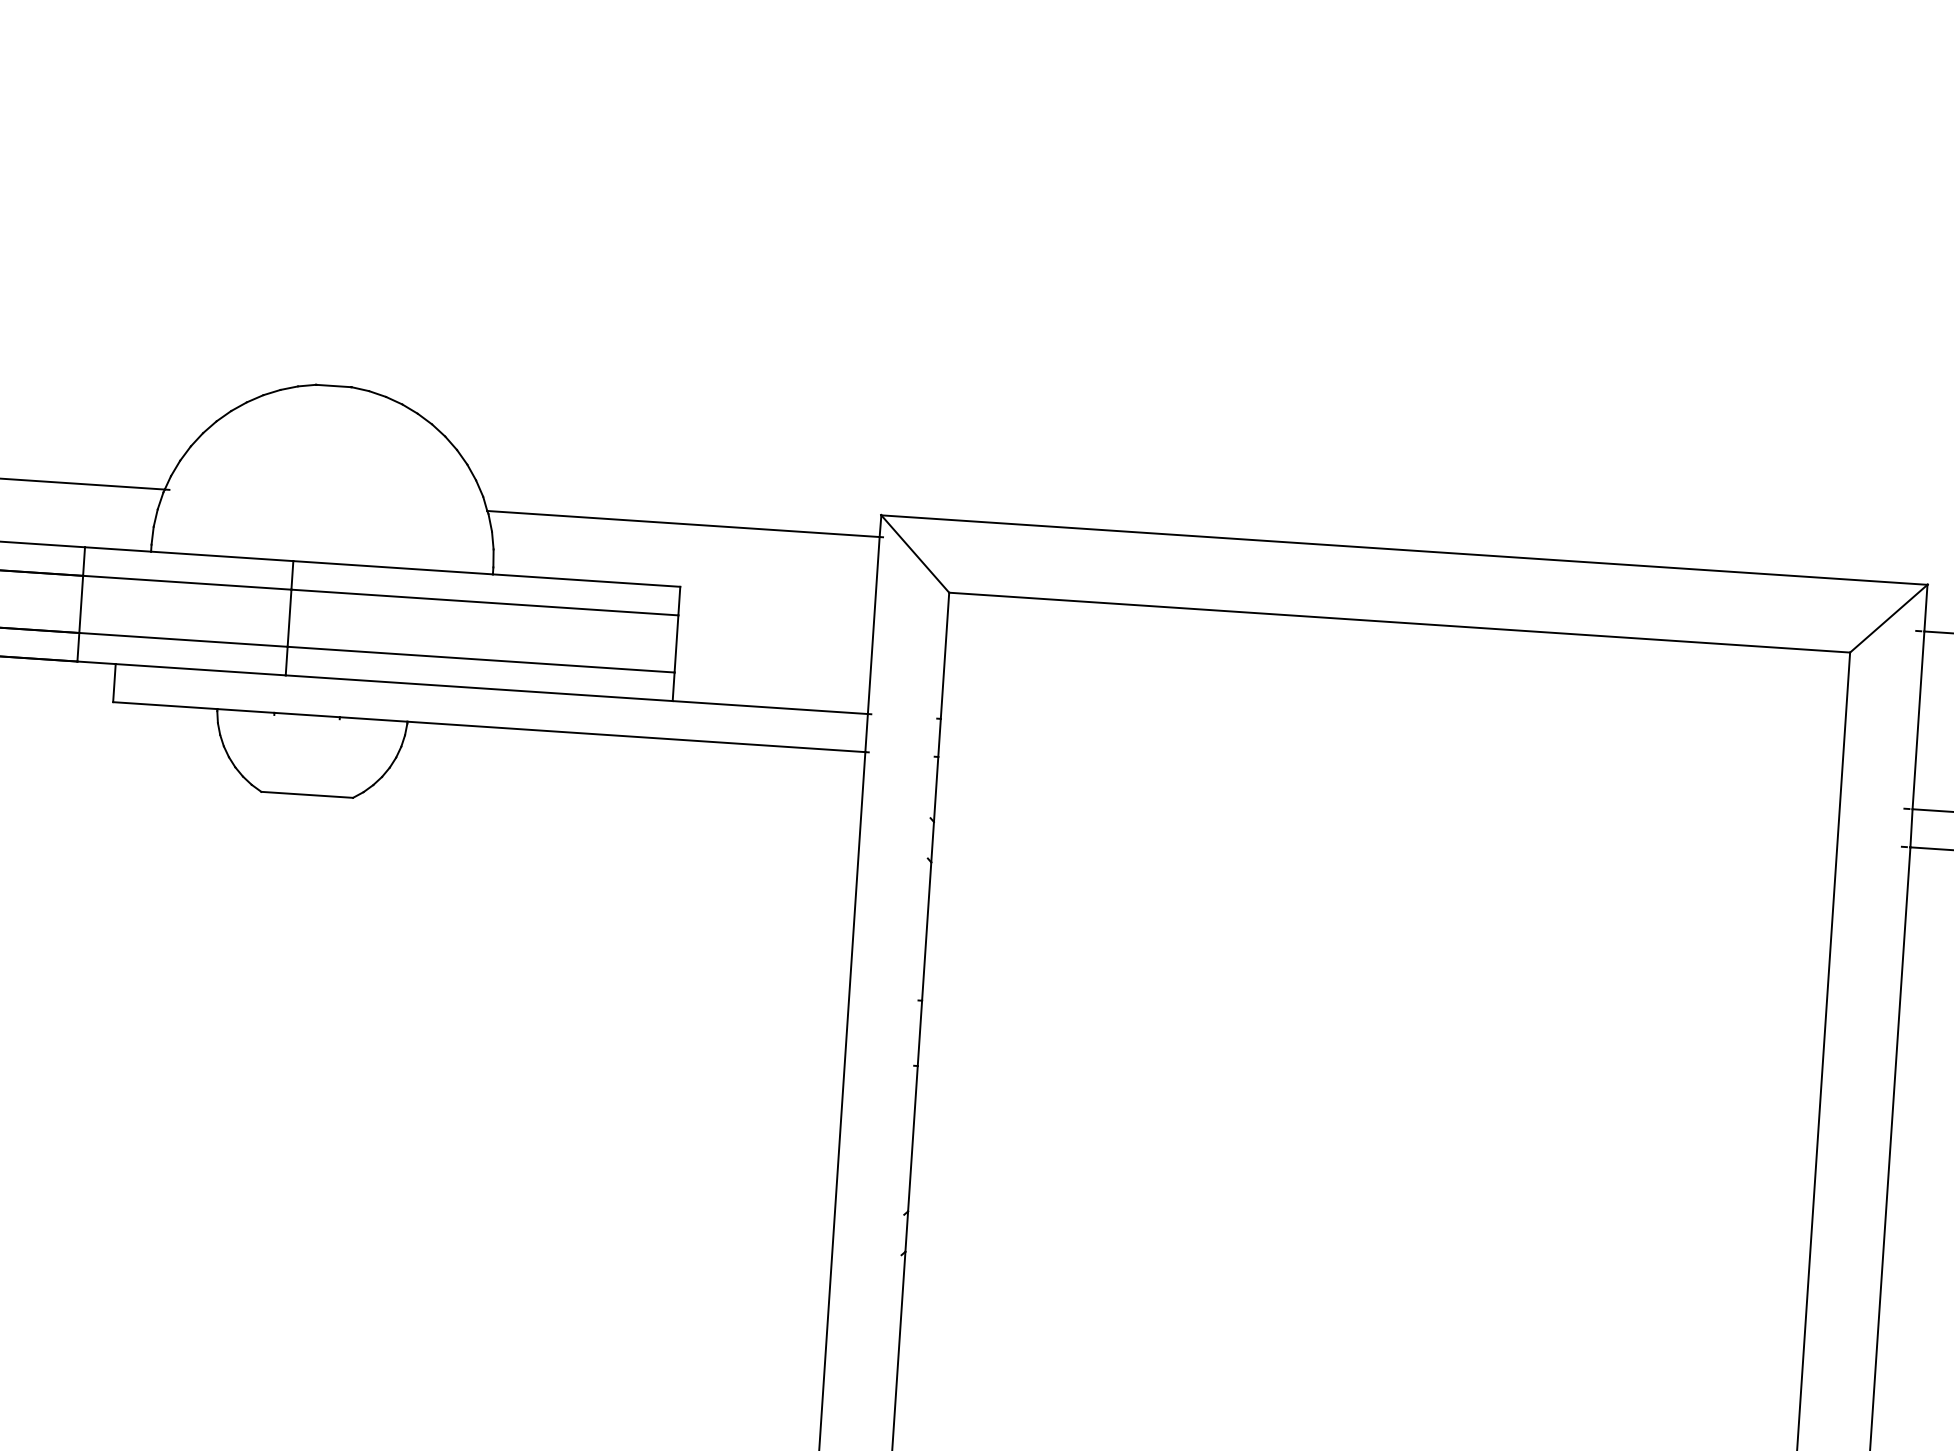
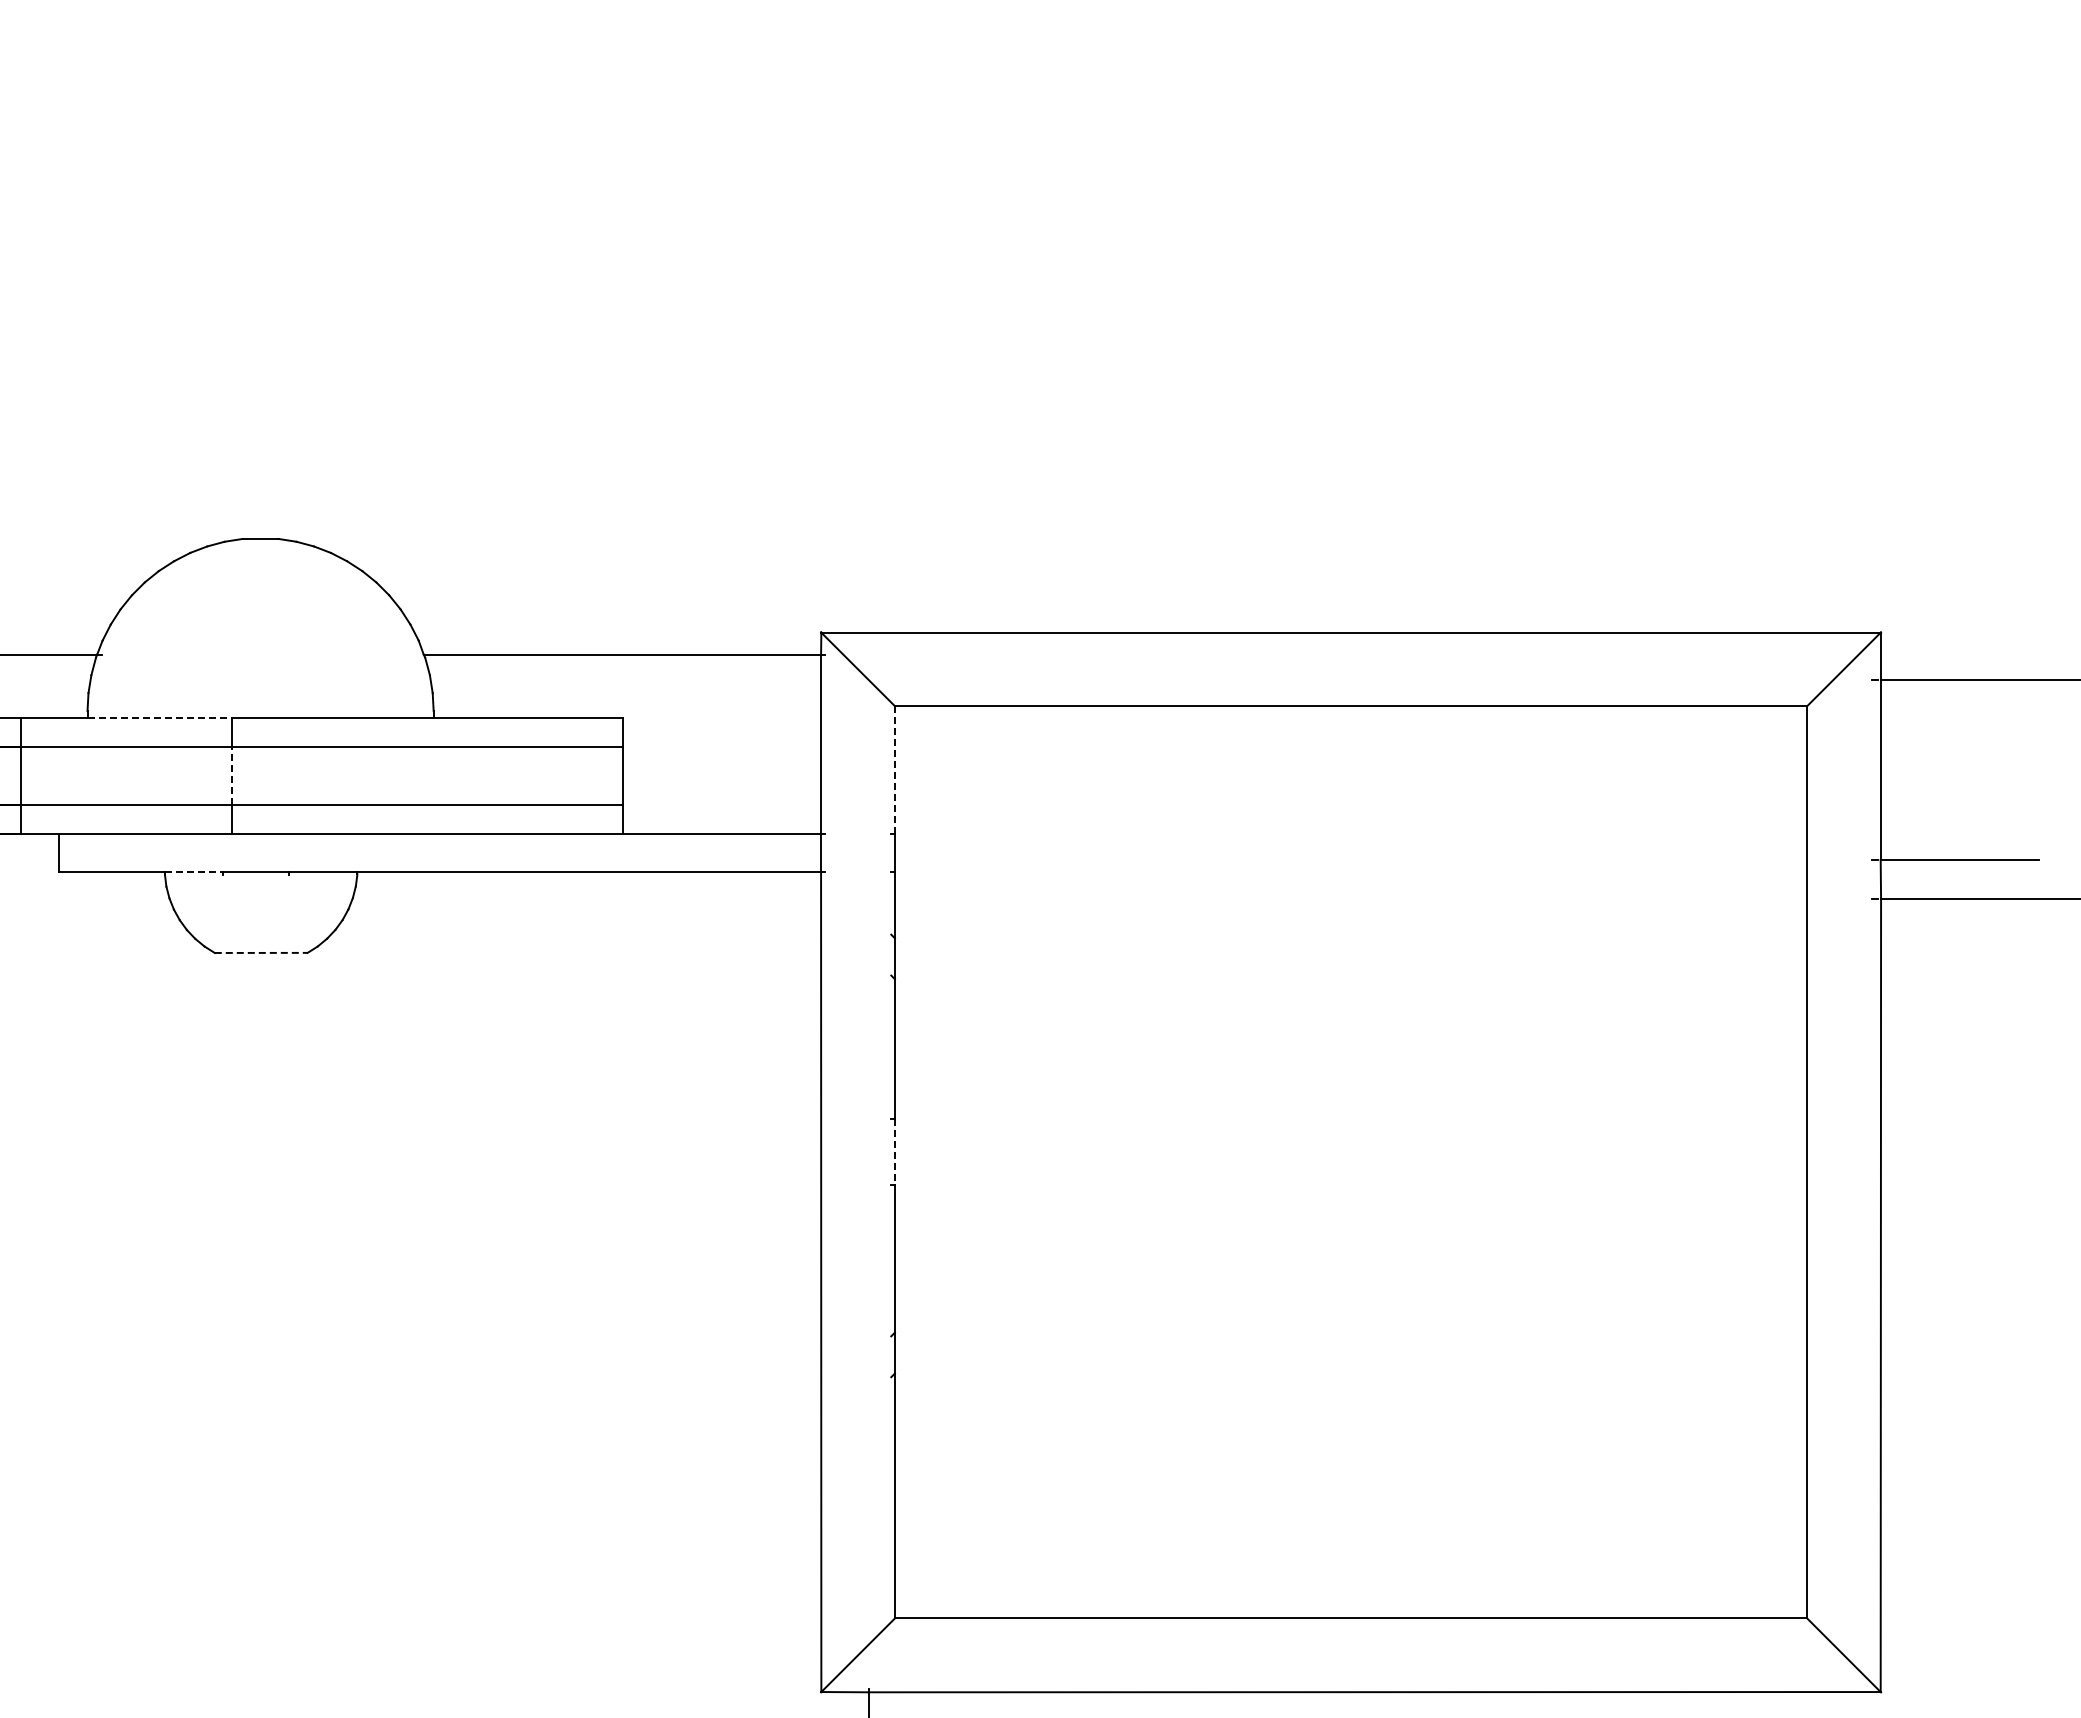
line: (223, 556) -> (160, 718), solid -> dashed
line: (289, 618) -> (231, 776), solid -> dashed
line: (944, 656) -> (894, 770), solid -> dashed
line: (245, 710) -> (193, 872), solid -> dashed
line: (307, 794) -> (261, 952), solid -> dashed
line: (919, 1033) -> (894, 1152), solid -> dashed

